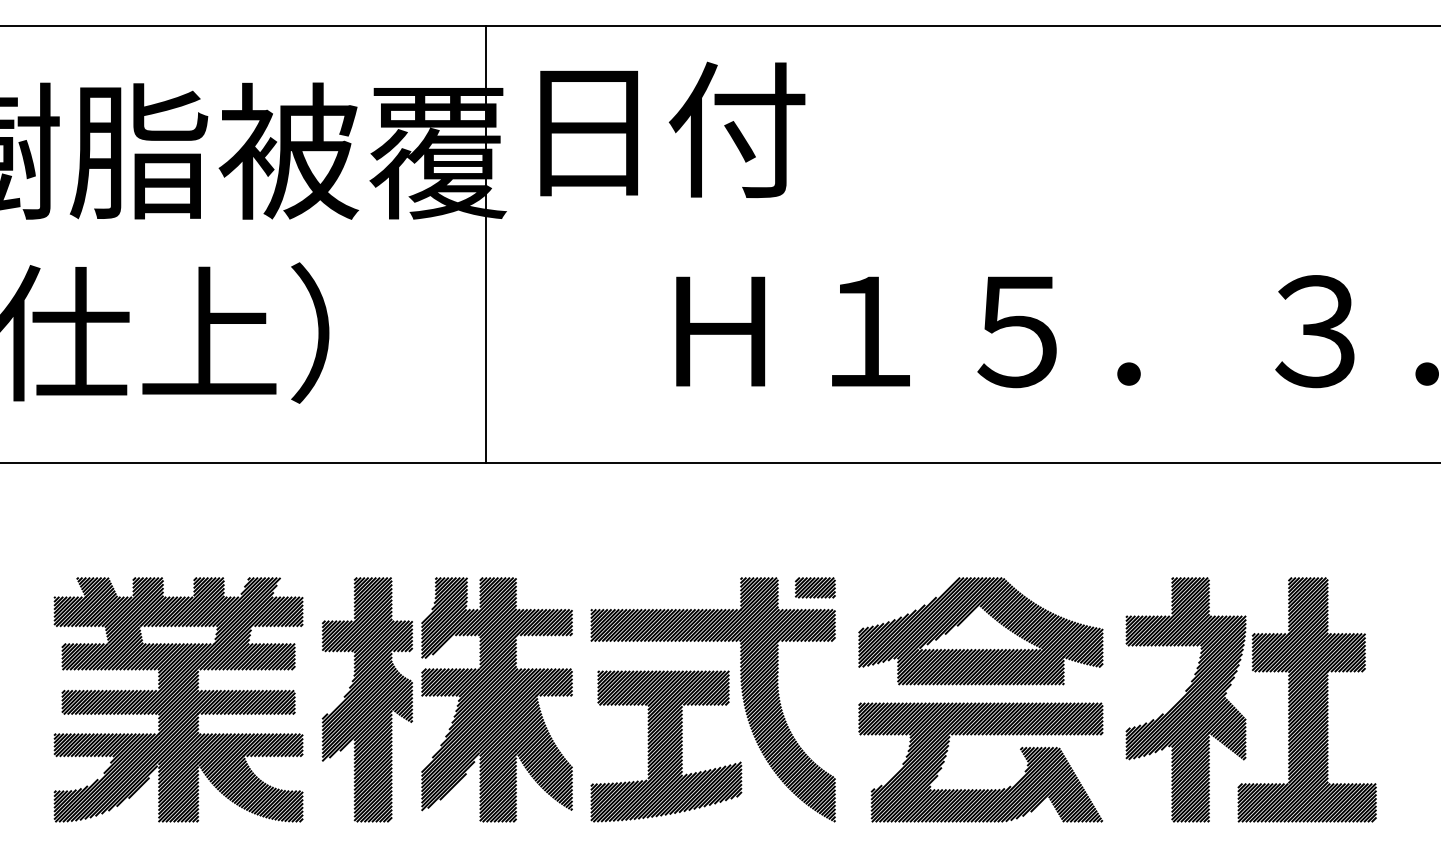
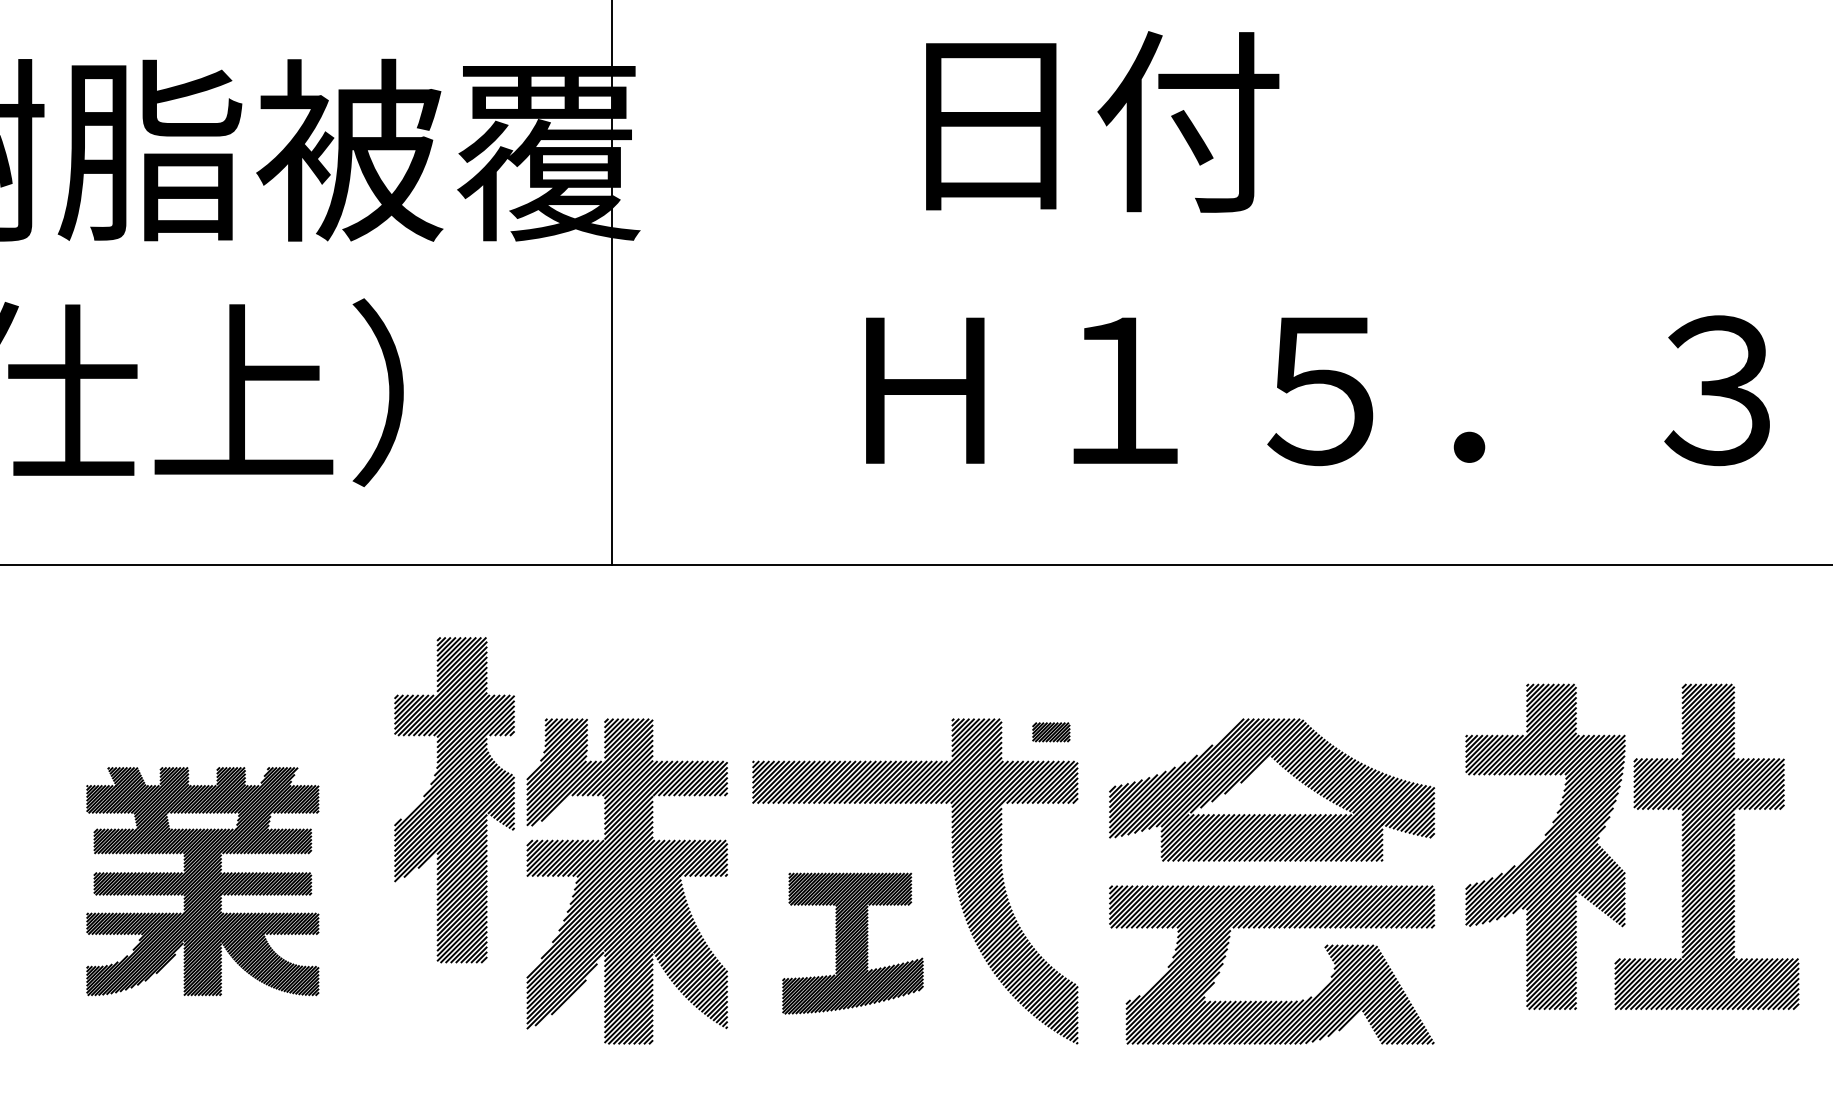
text: (672, 129) -> (1102, 121), moved
part: (814, 587) -> (1050, 731), size x0.7
part: (178, 699) -> (202, 881), size x0.7
part: (367, 699) -> (454, 799), moved
part: (1238, 710) -> (1615, 861), moved
part: (666, 746) -> (853, 943), size x0.7

